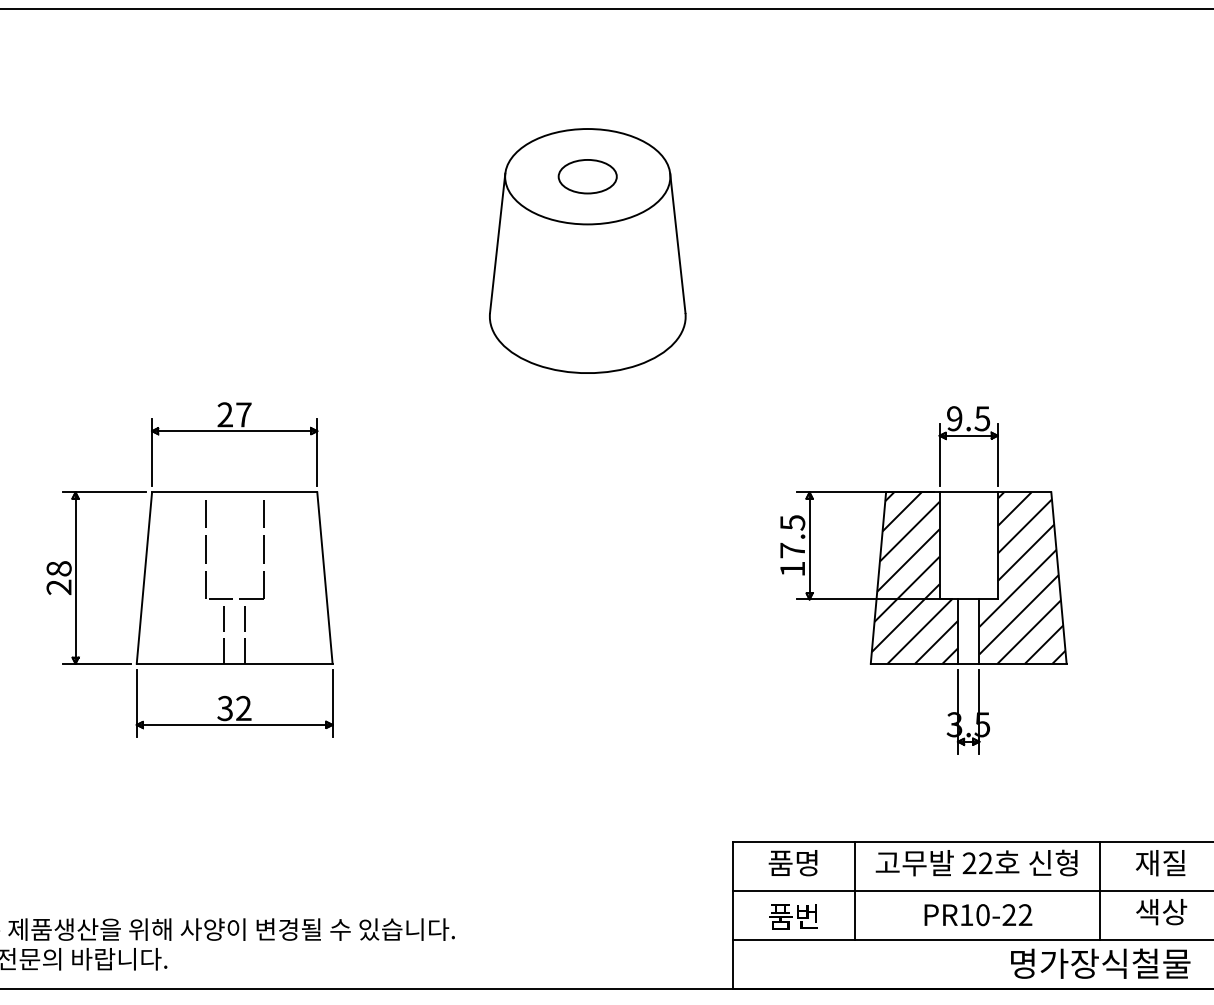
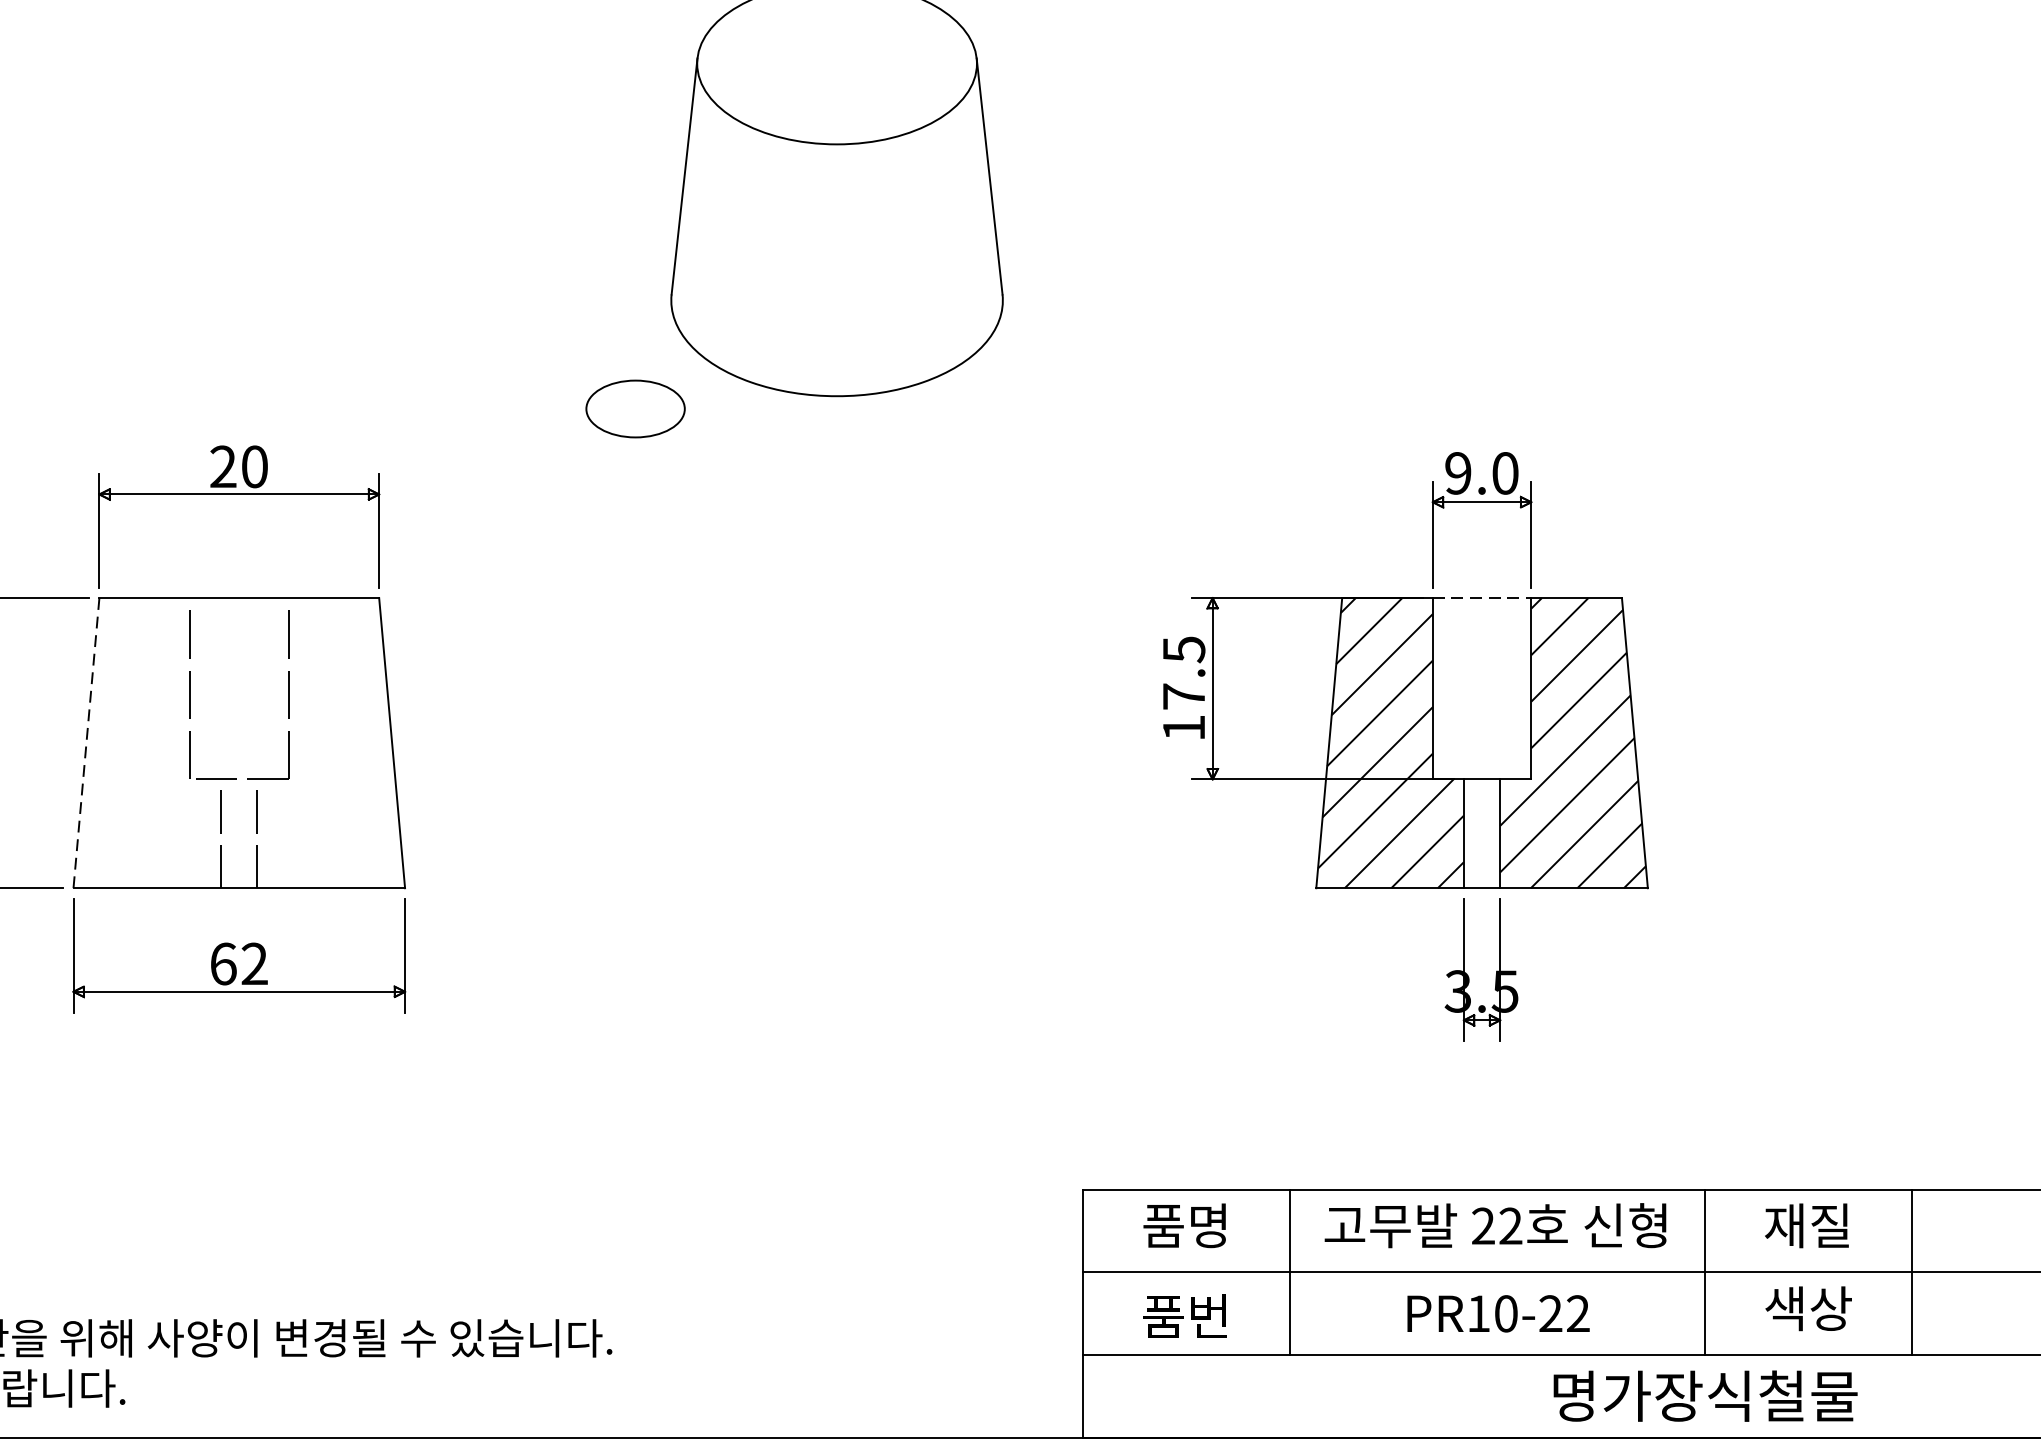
part: (587, 176) -> (635, 408), moved
text: (243, 414) -> (254, 466), 27 -> 20
text: (982, 418) -> (1505, 472), 9.5 -> 9.0
line: (969, 492) -> (1483, 598), solid -> dashed
line: (144, 578) -> (86, 743), solid -> dashed
text: (225, 708) -> (223, 963), 32 -> 62

